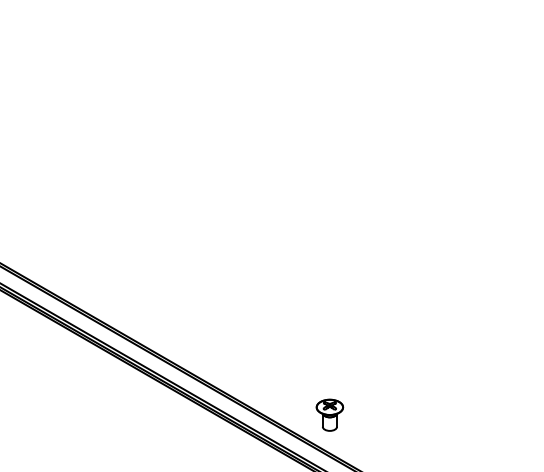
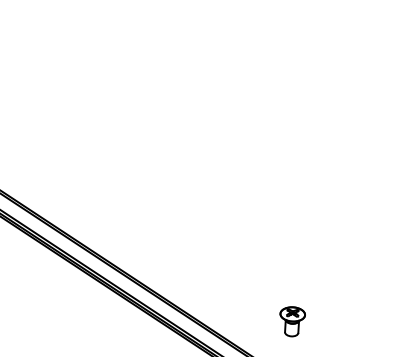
part: (329, 414) -> (291, 321), moved

